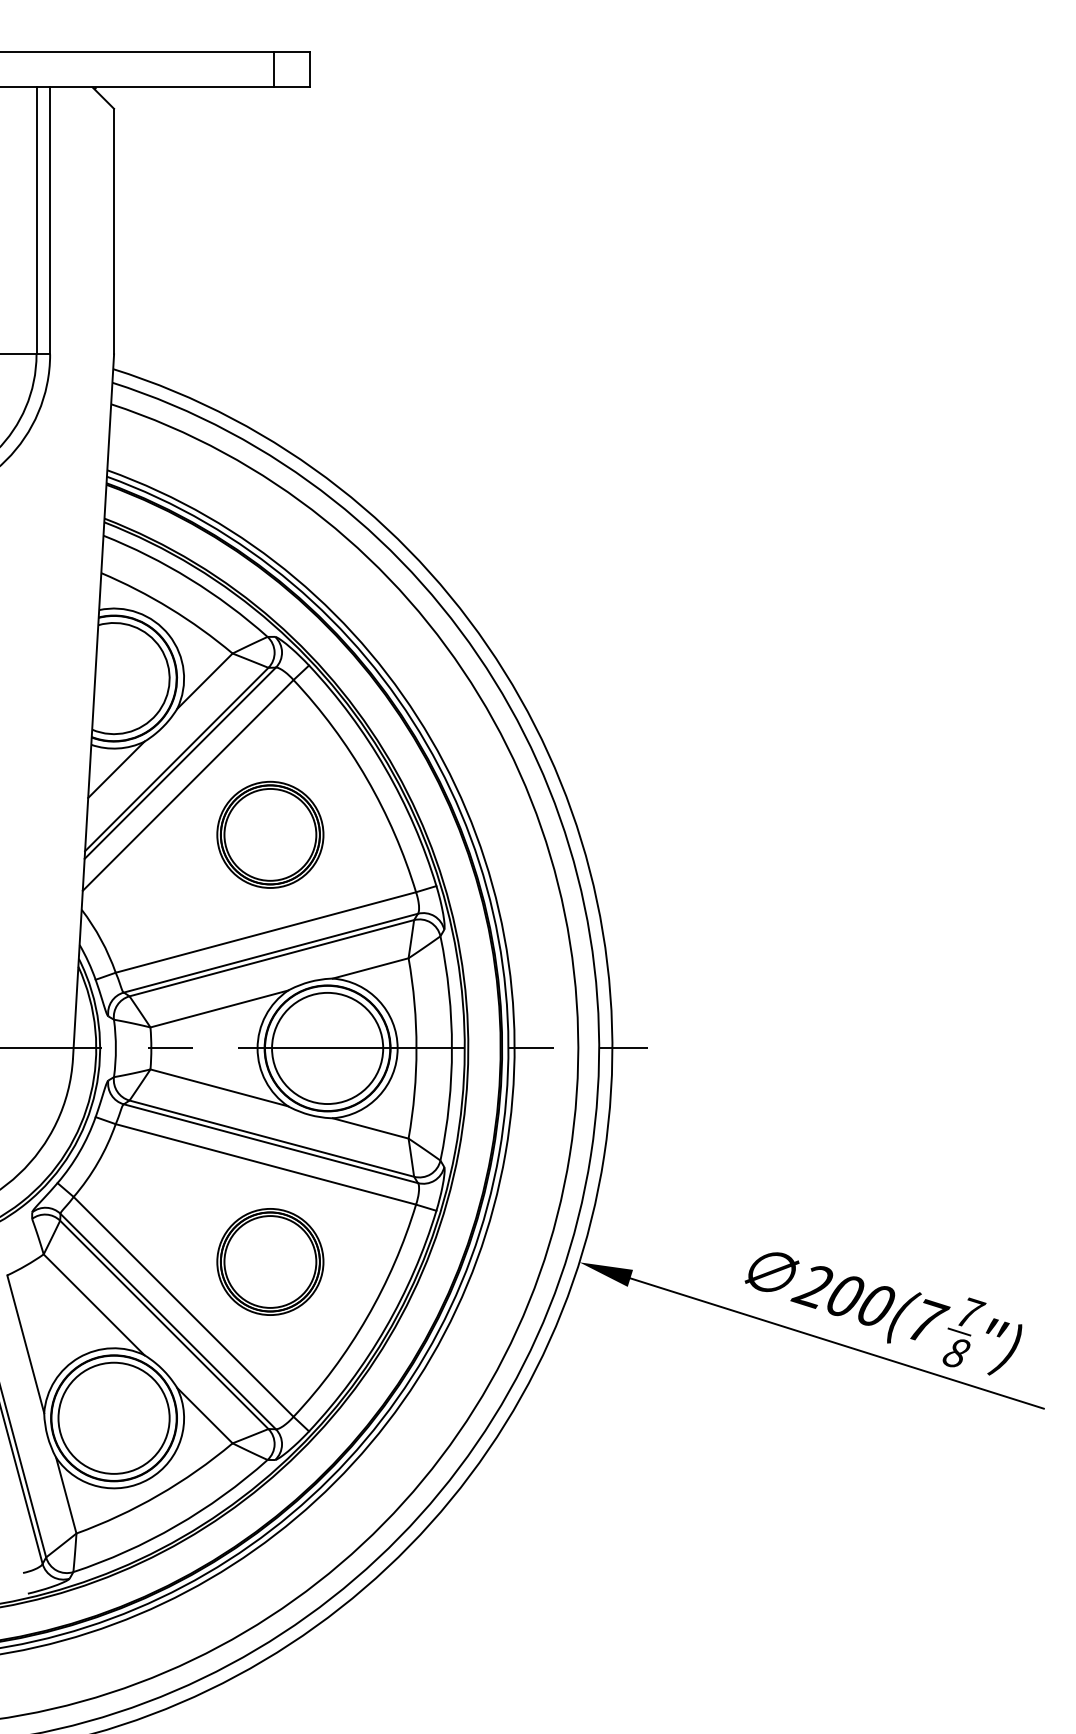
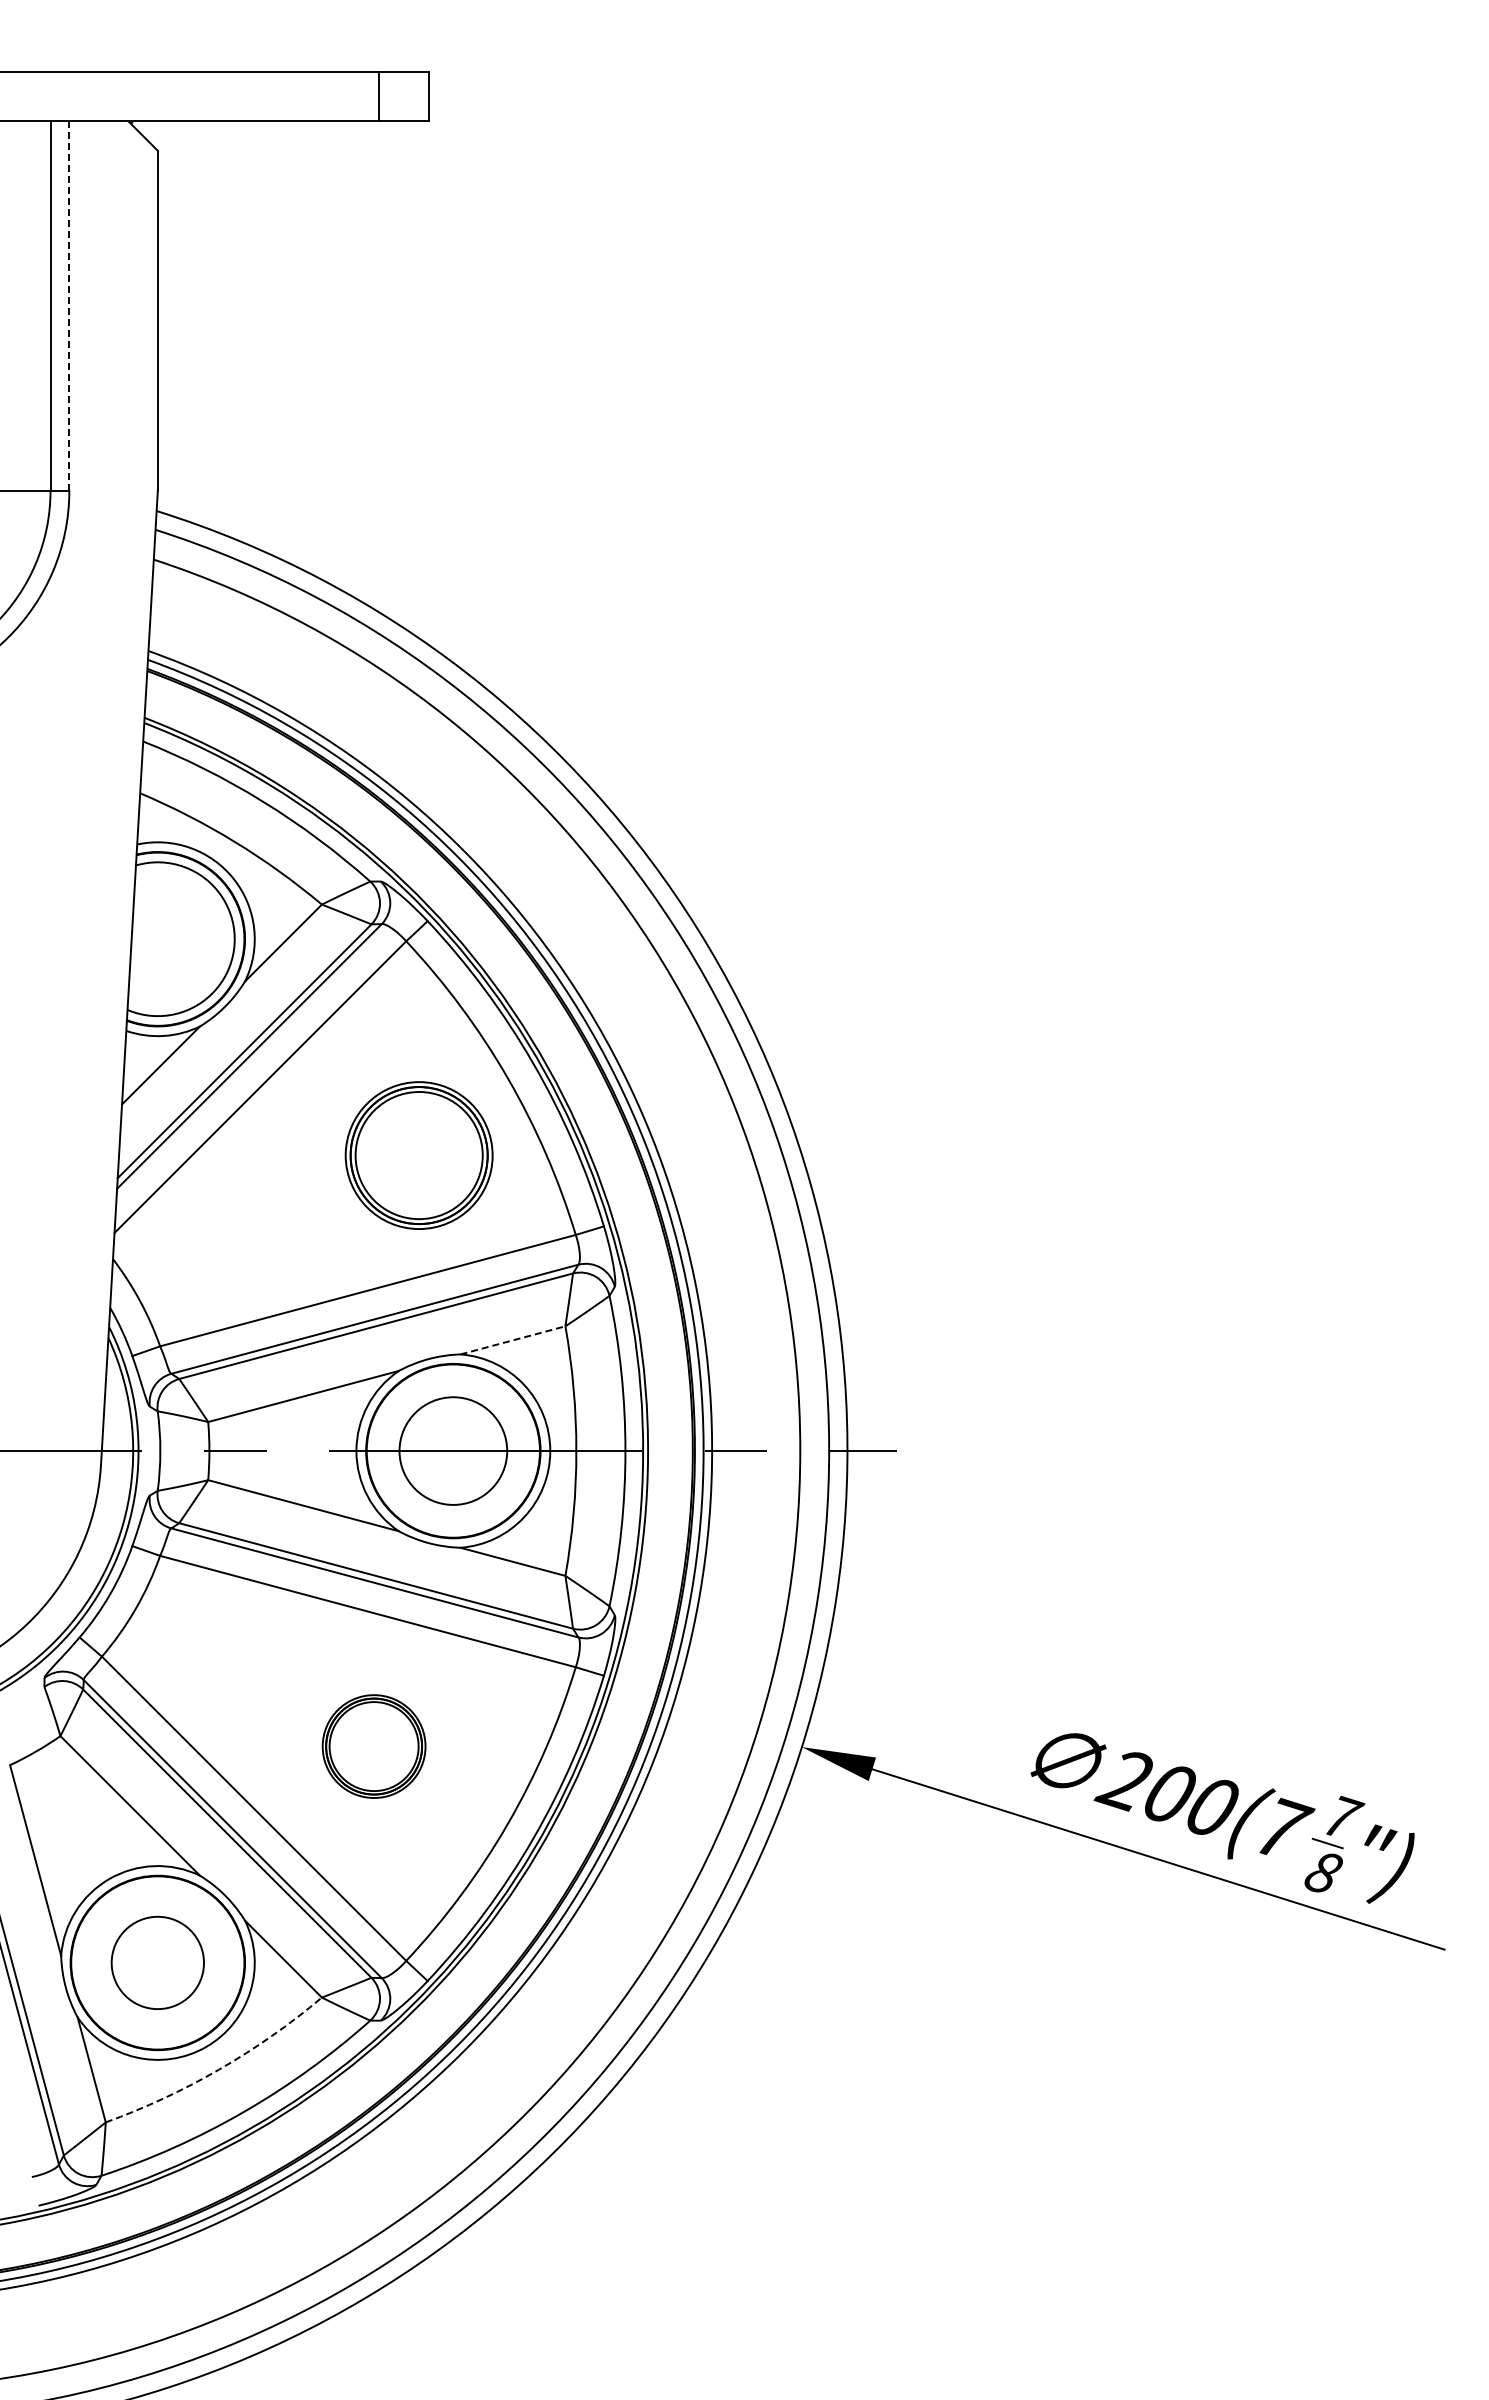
line: (50, 220) -> (69, 305), solid -> dashed
part: (269, 834) -> (418, 1155), moved
line: (371, 968) -> (513, 1340), solid -> dashed
circle: (327, 1048) -> (453, 1451), size x0.7
part: (269, 1261) -> (373, 1746), size x0.7
circle: (113, 1417) -> (157, 1962), size x0.6
arc: (158, 1495) -> (219, 2069), solid -> dashed

